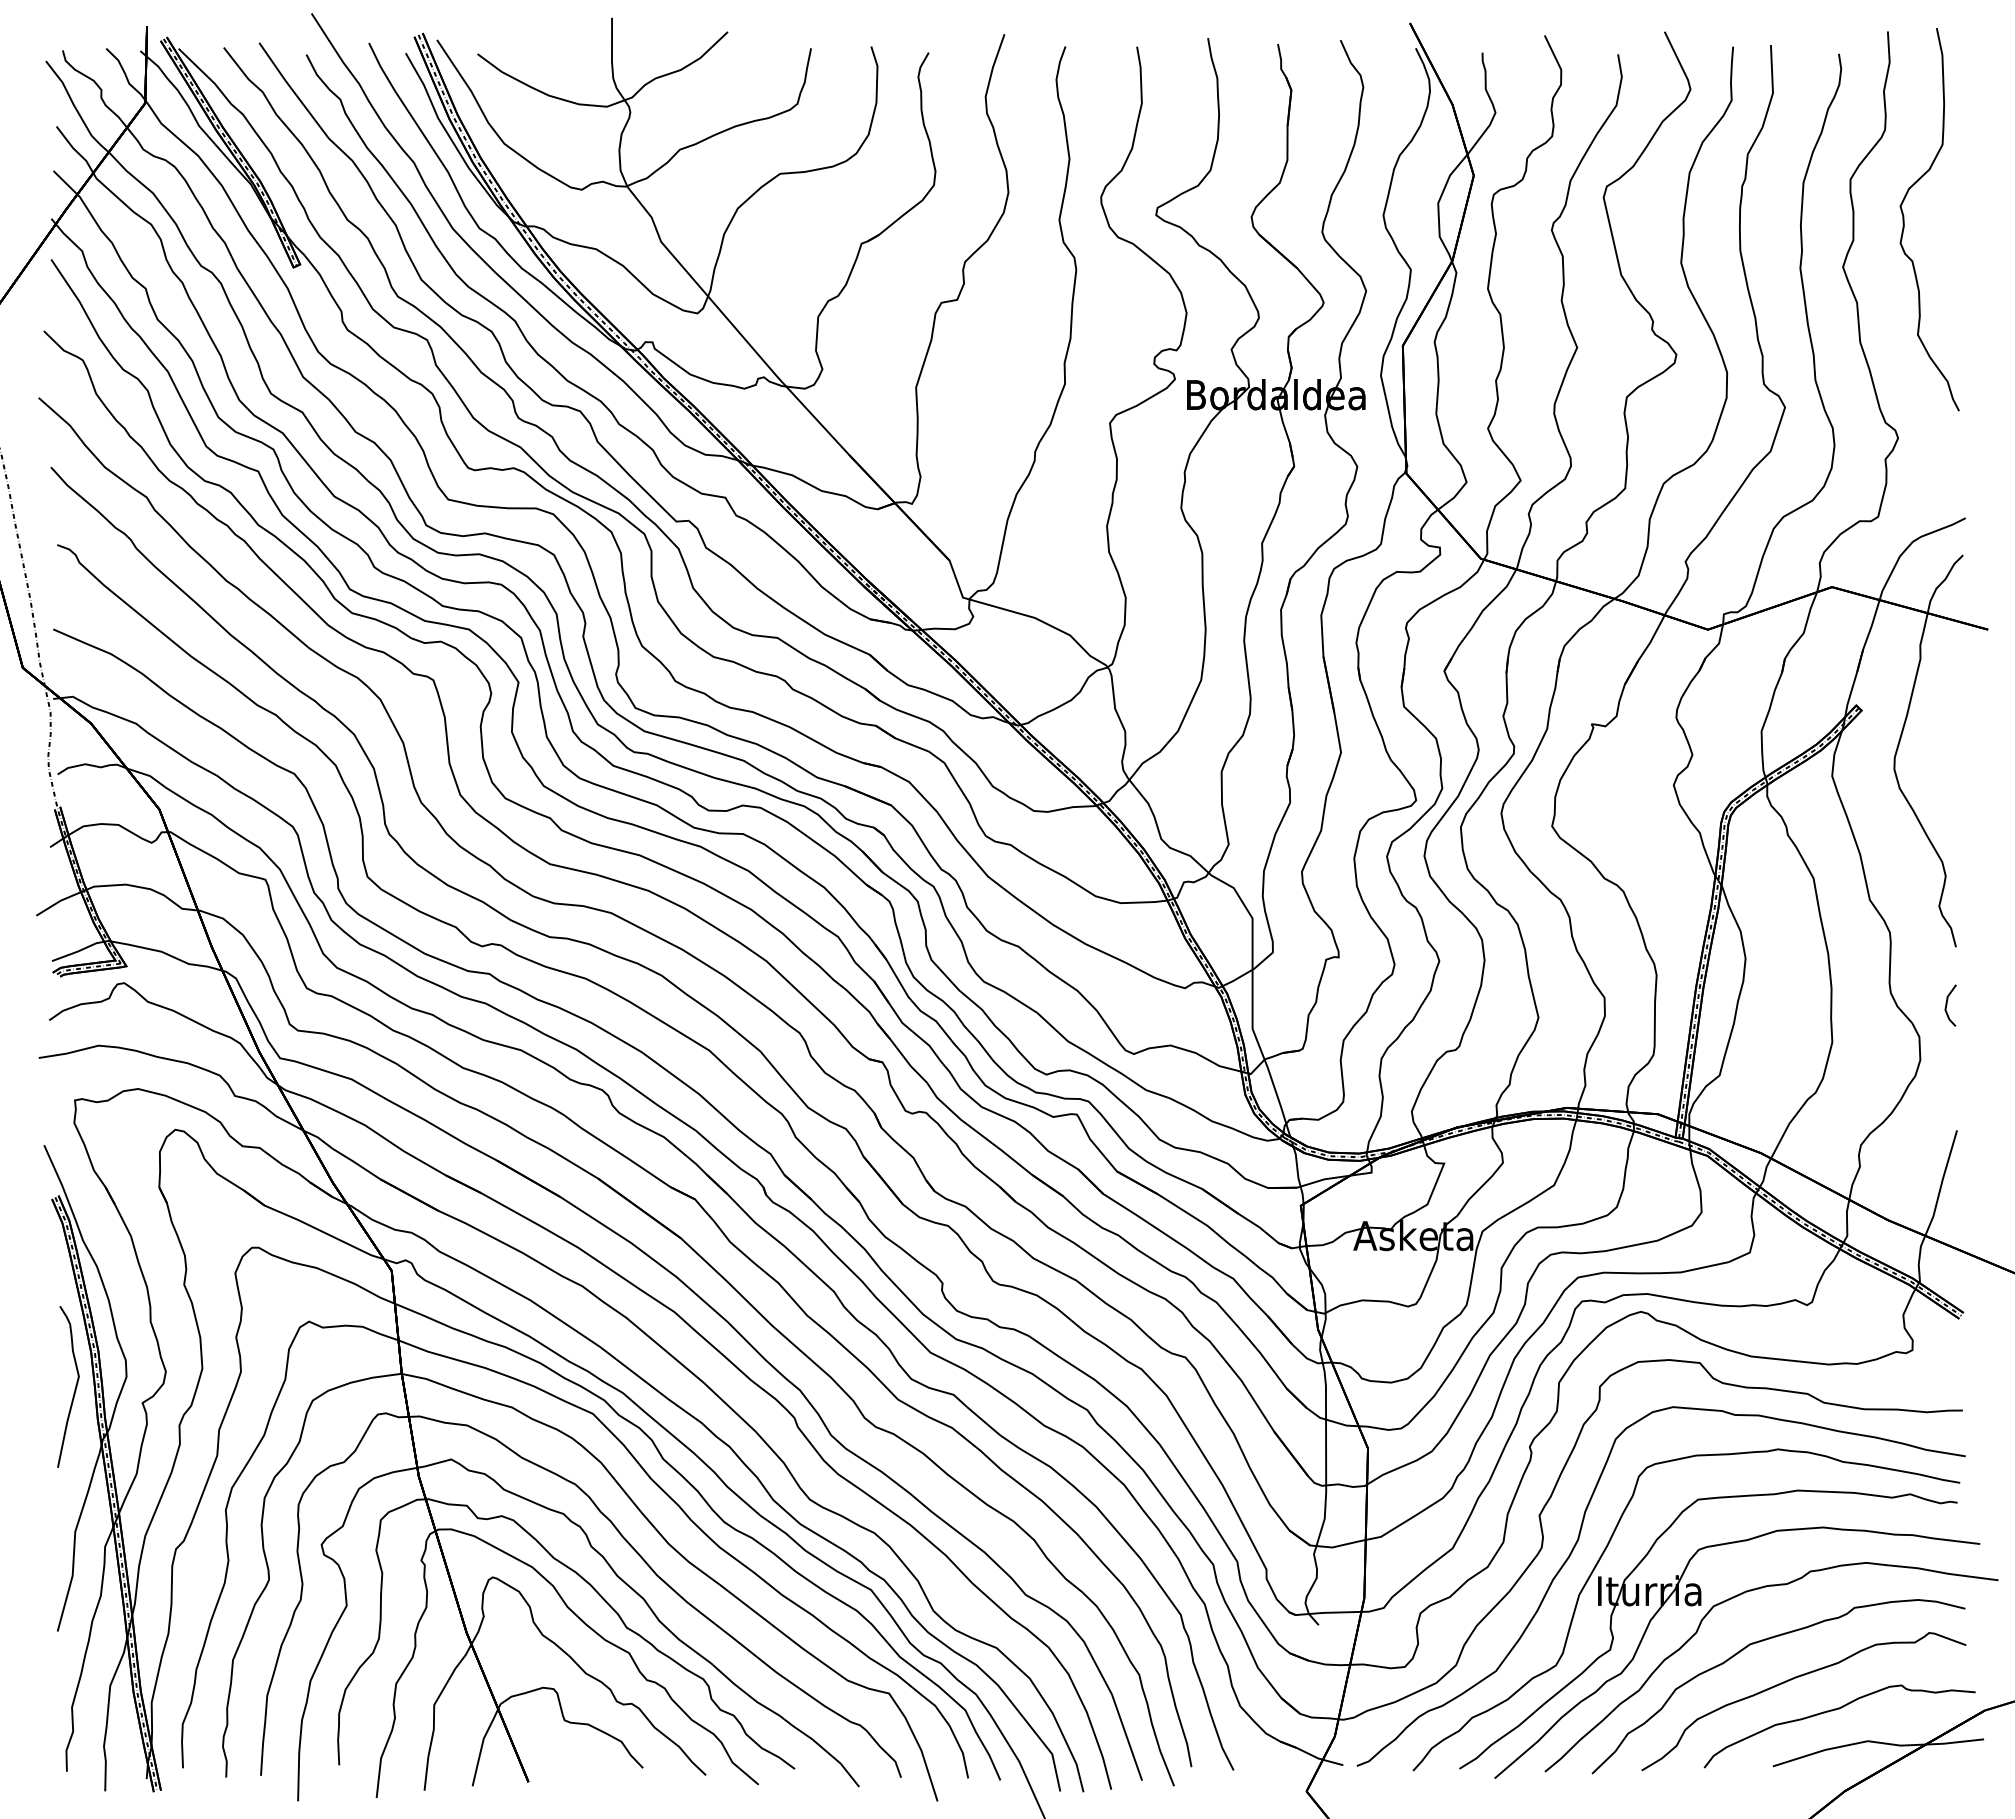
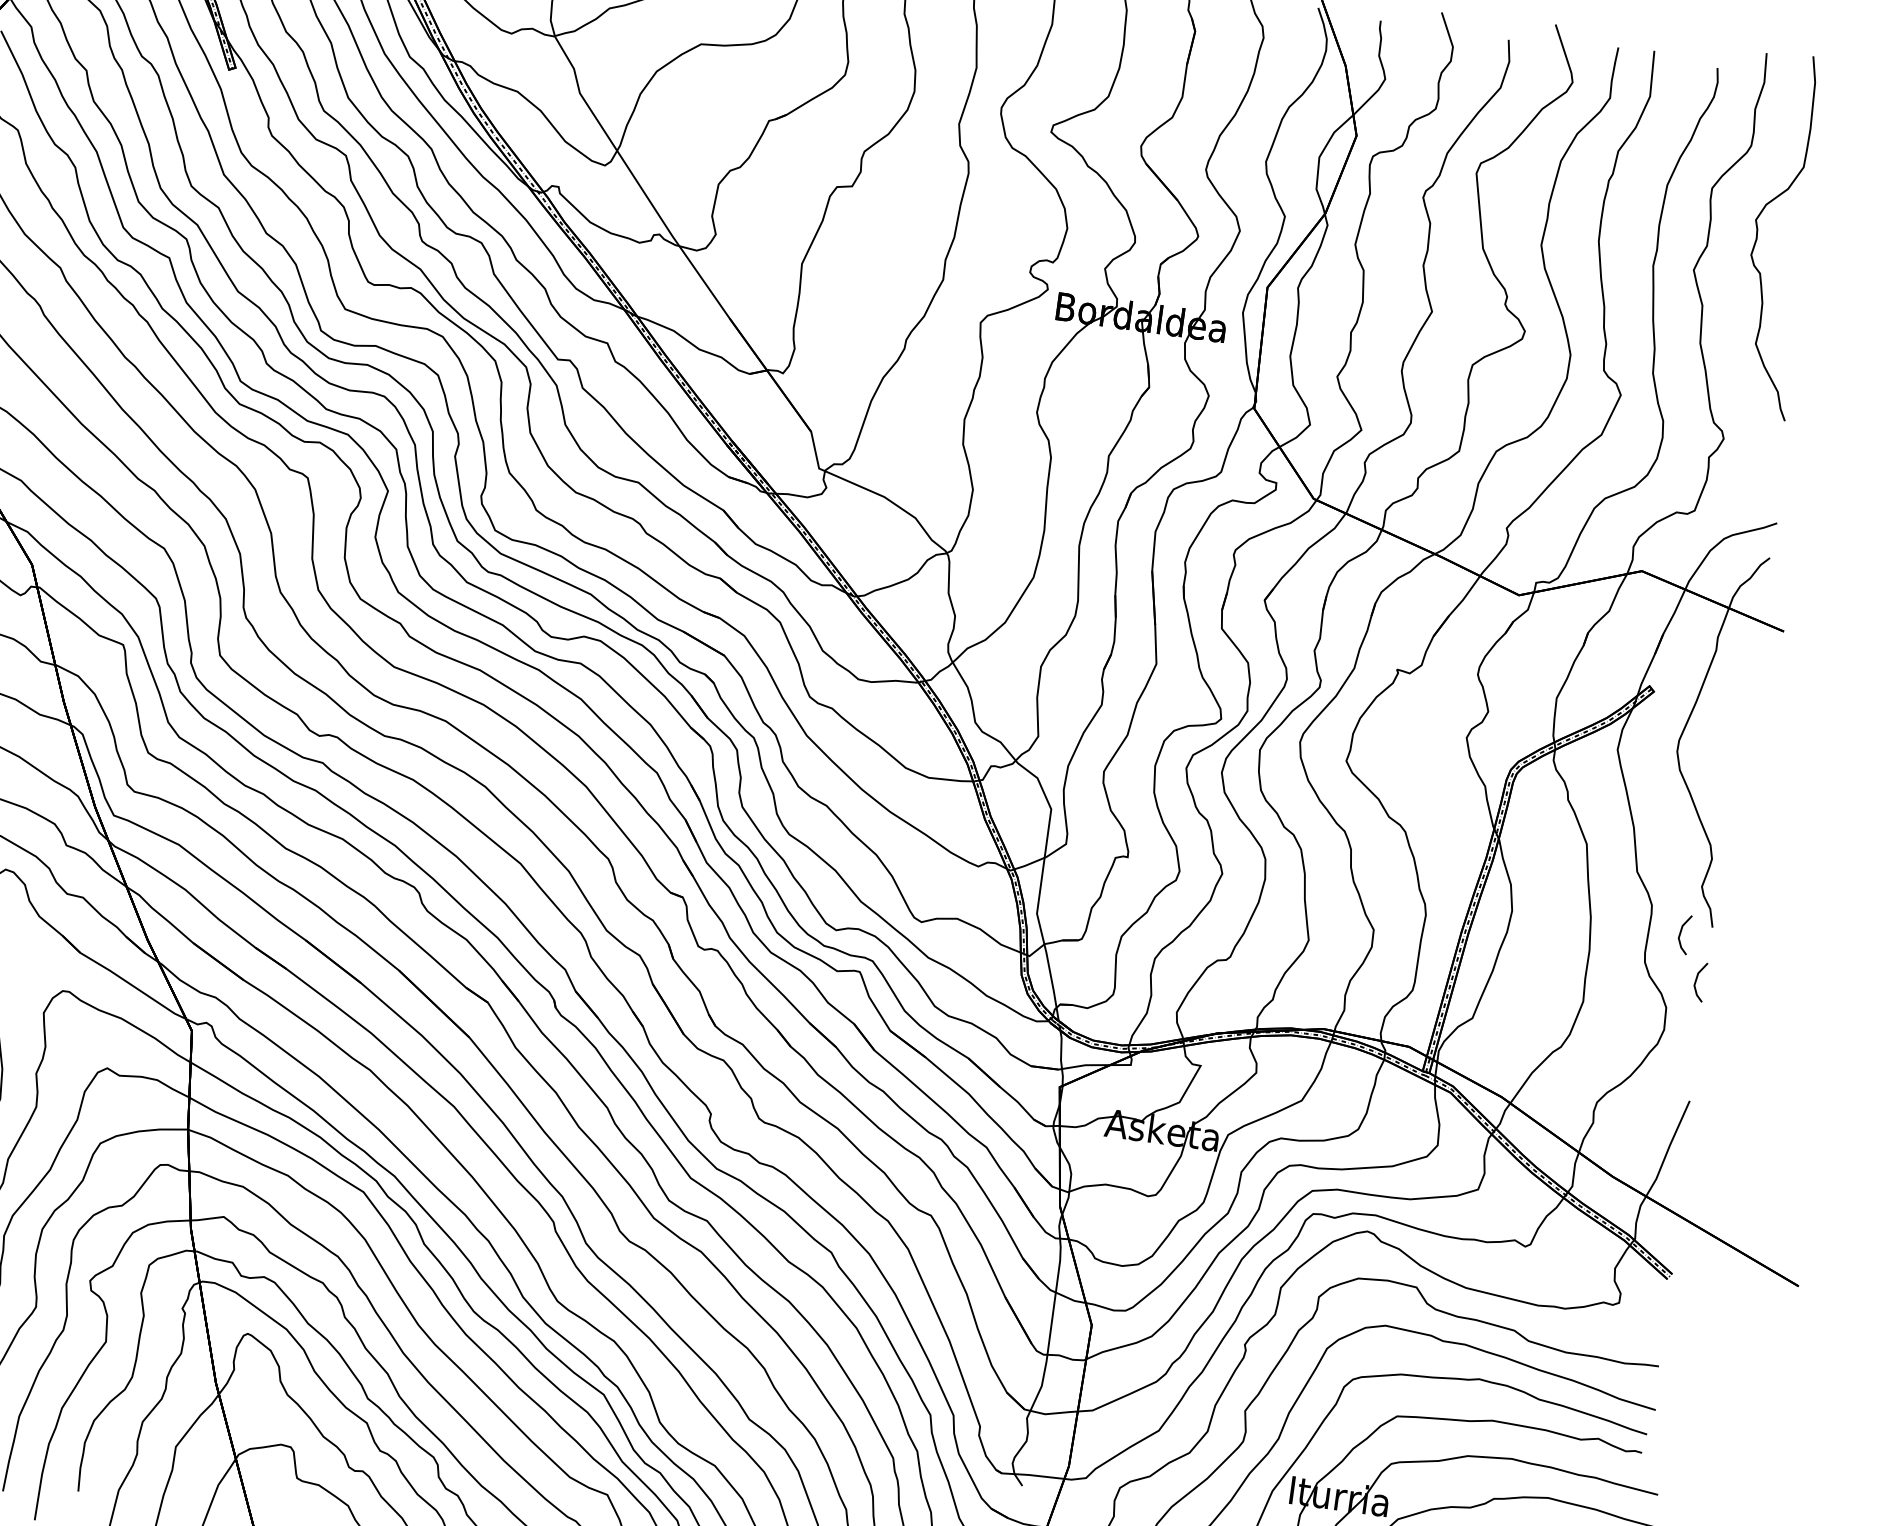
line: (1924, 958) -> (1681, 934), added

